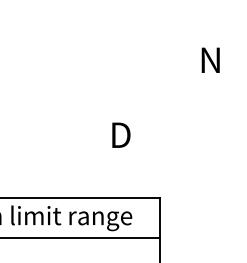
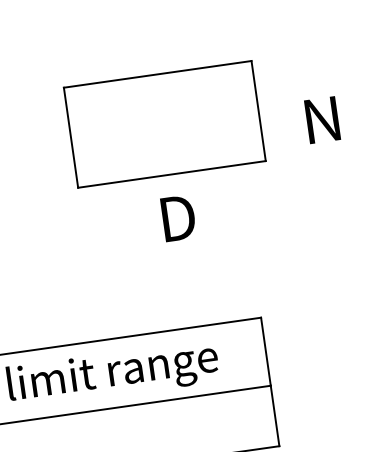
text: (210, 59) -> (321, 118), moved
part: (120, 80) -> (163, 123), added

